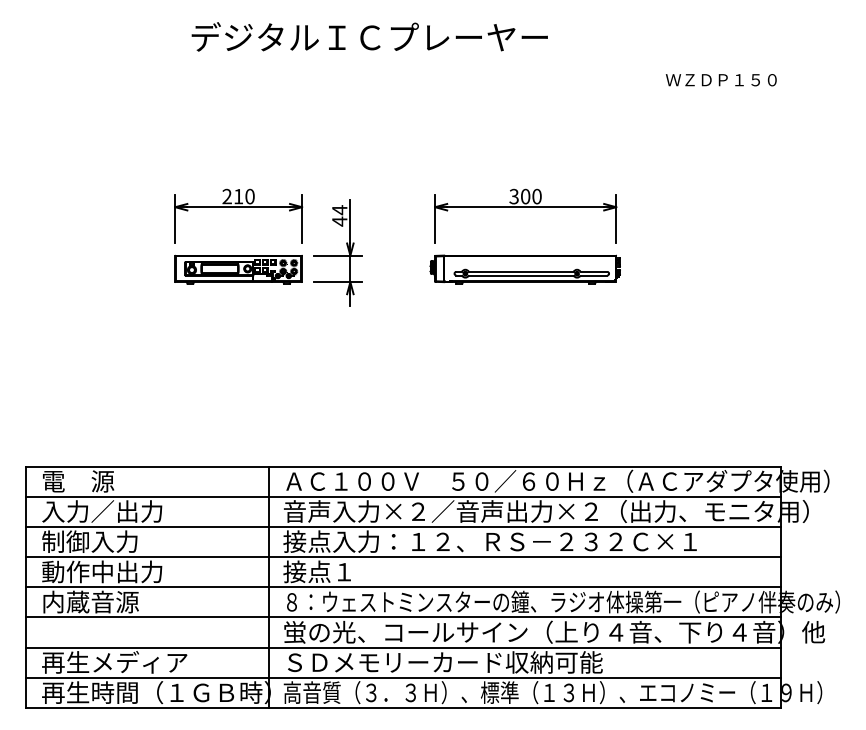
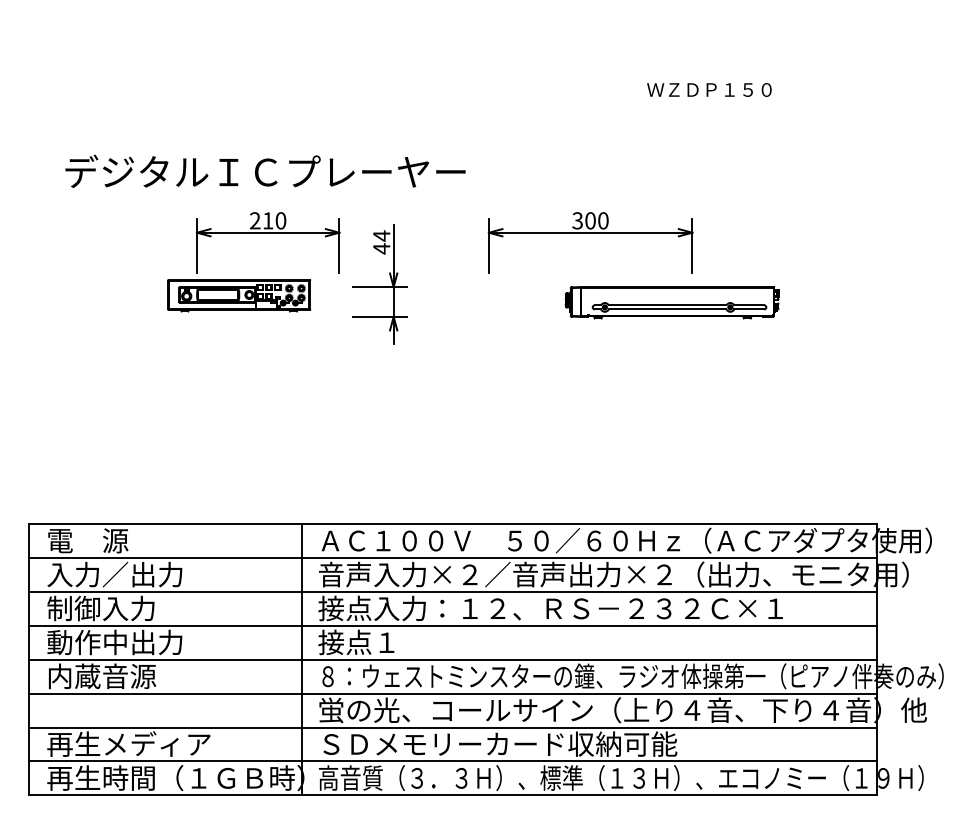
text: (369, 36) -> (265, 170), moved
text: (721, 79) -> (709, 89), moved
part: (238, 269) -> (239, 295), moved
part: (524, 269) -> (671, 302), moved

